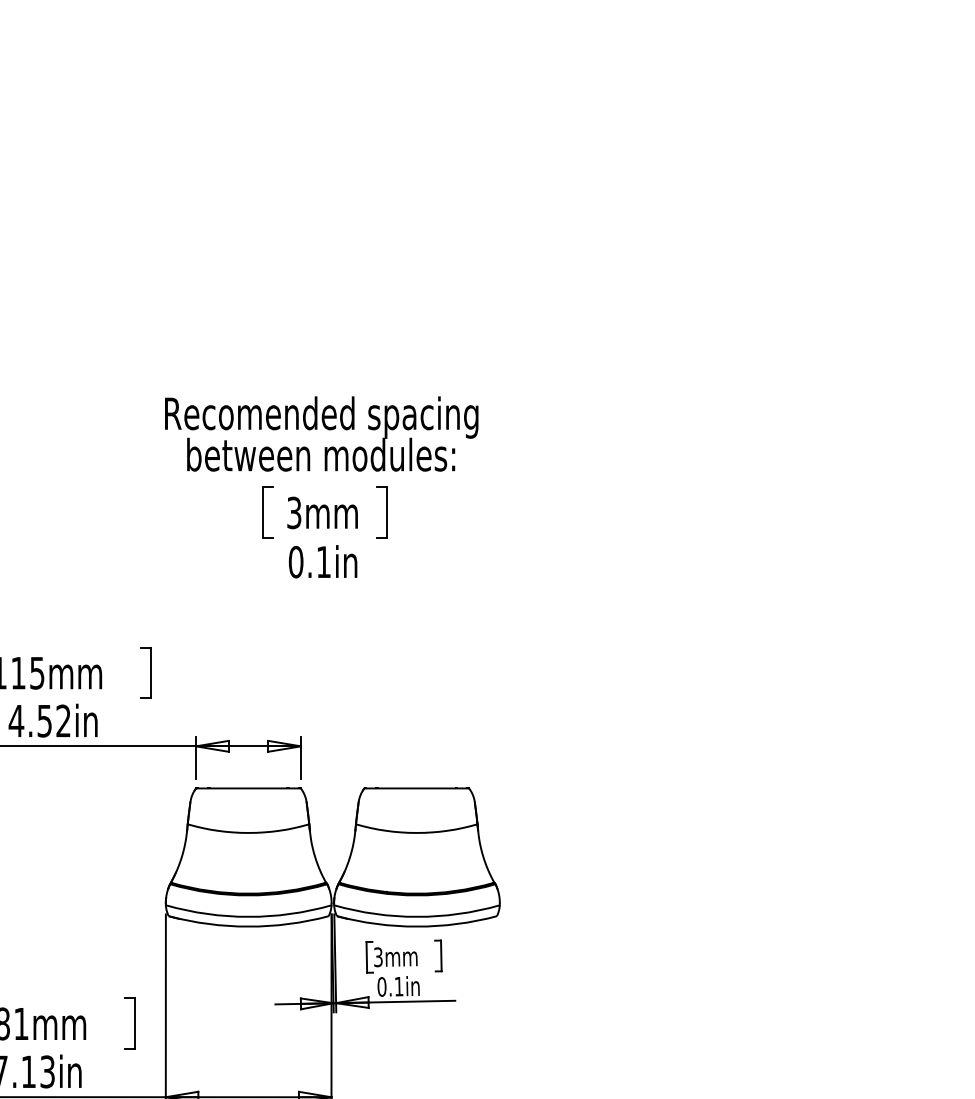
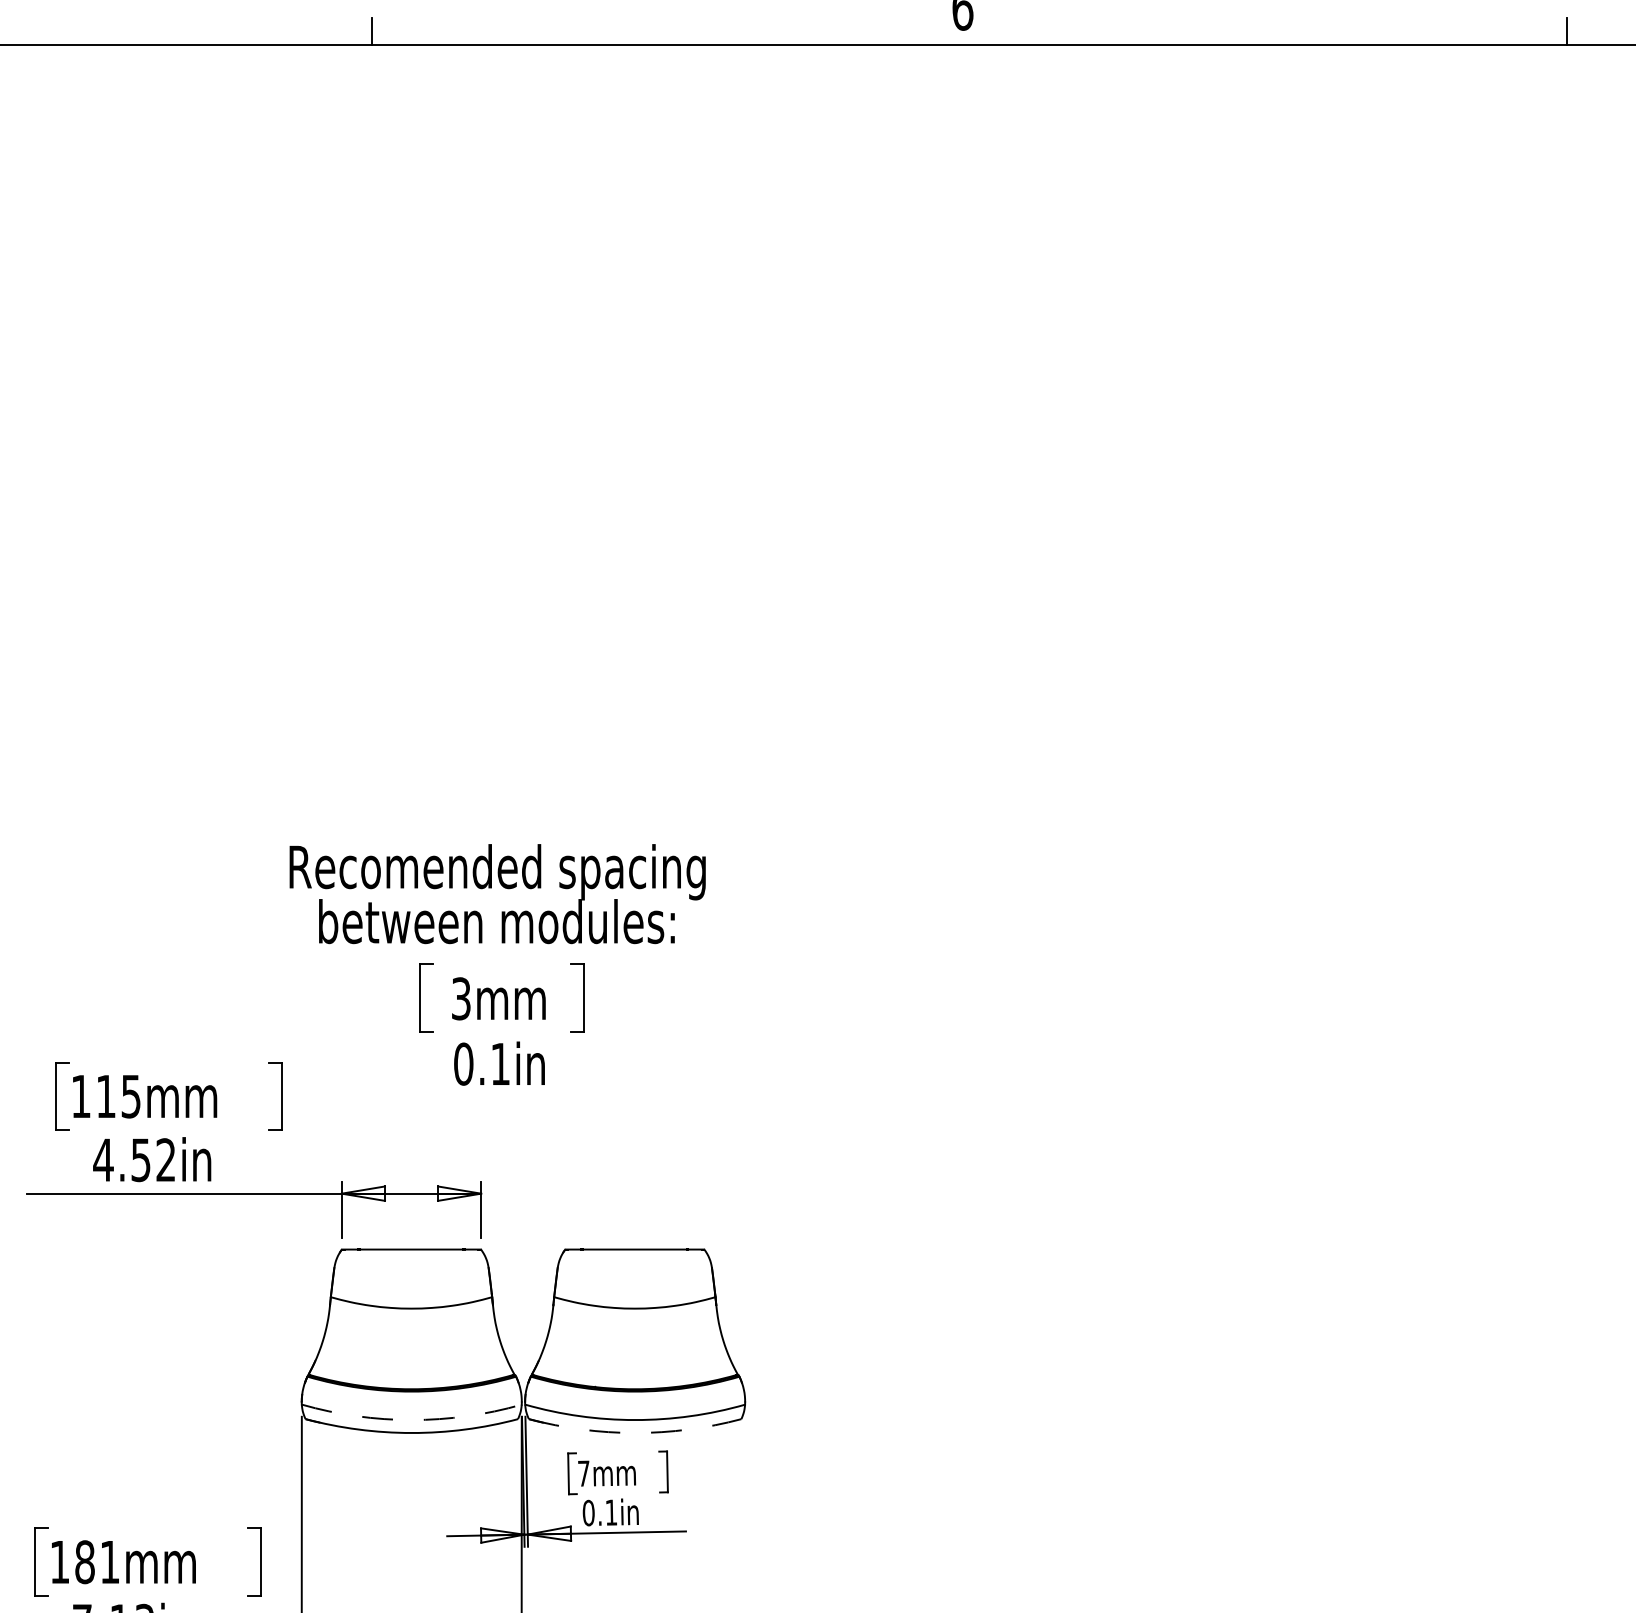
part: (325, 471) -> (502, 943), moved
arc: (248, 917) -> (411, 1420), solid -> dashed
arc: (417, 927) -> (635, 1433), solid -> dashed
text: (378, 957) -> (583, 1473), 3mm -> 7mm

